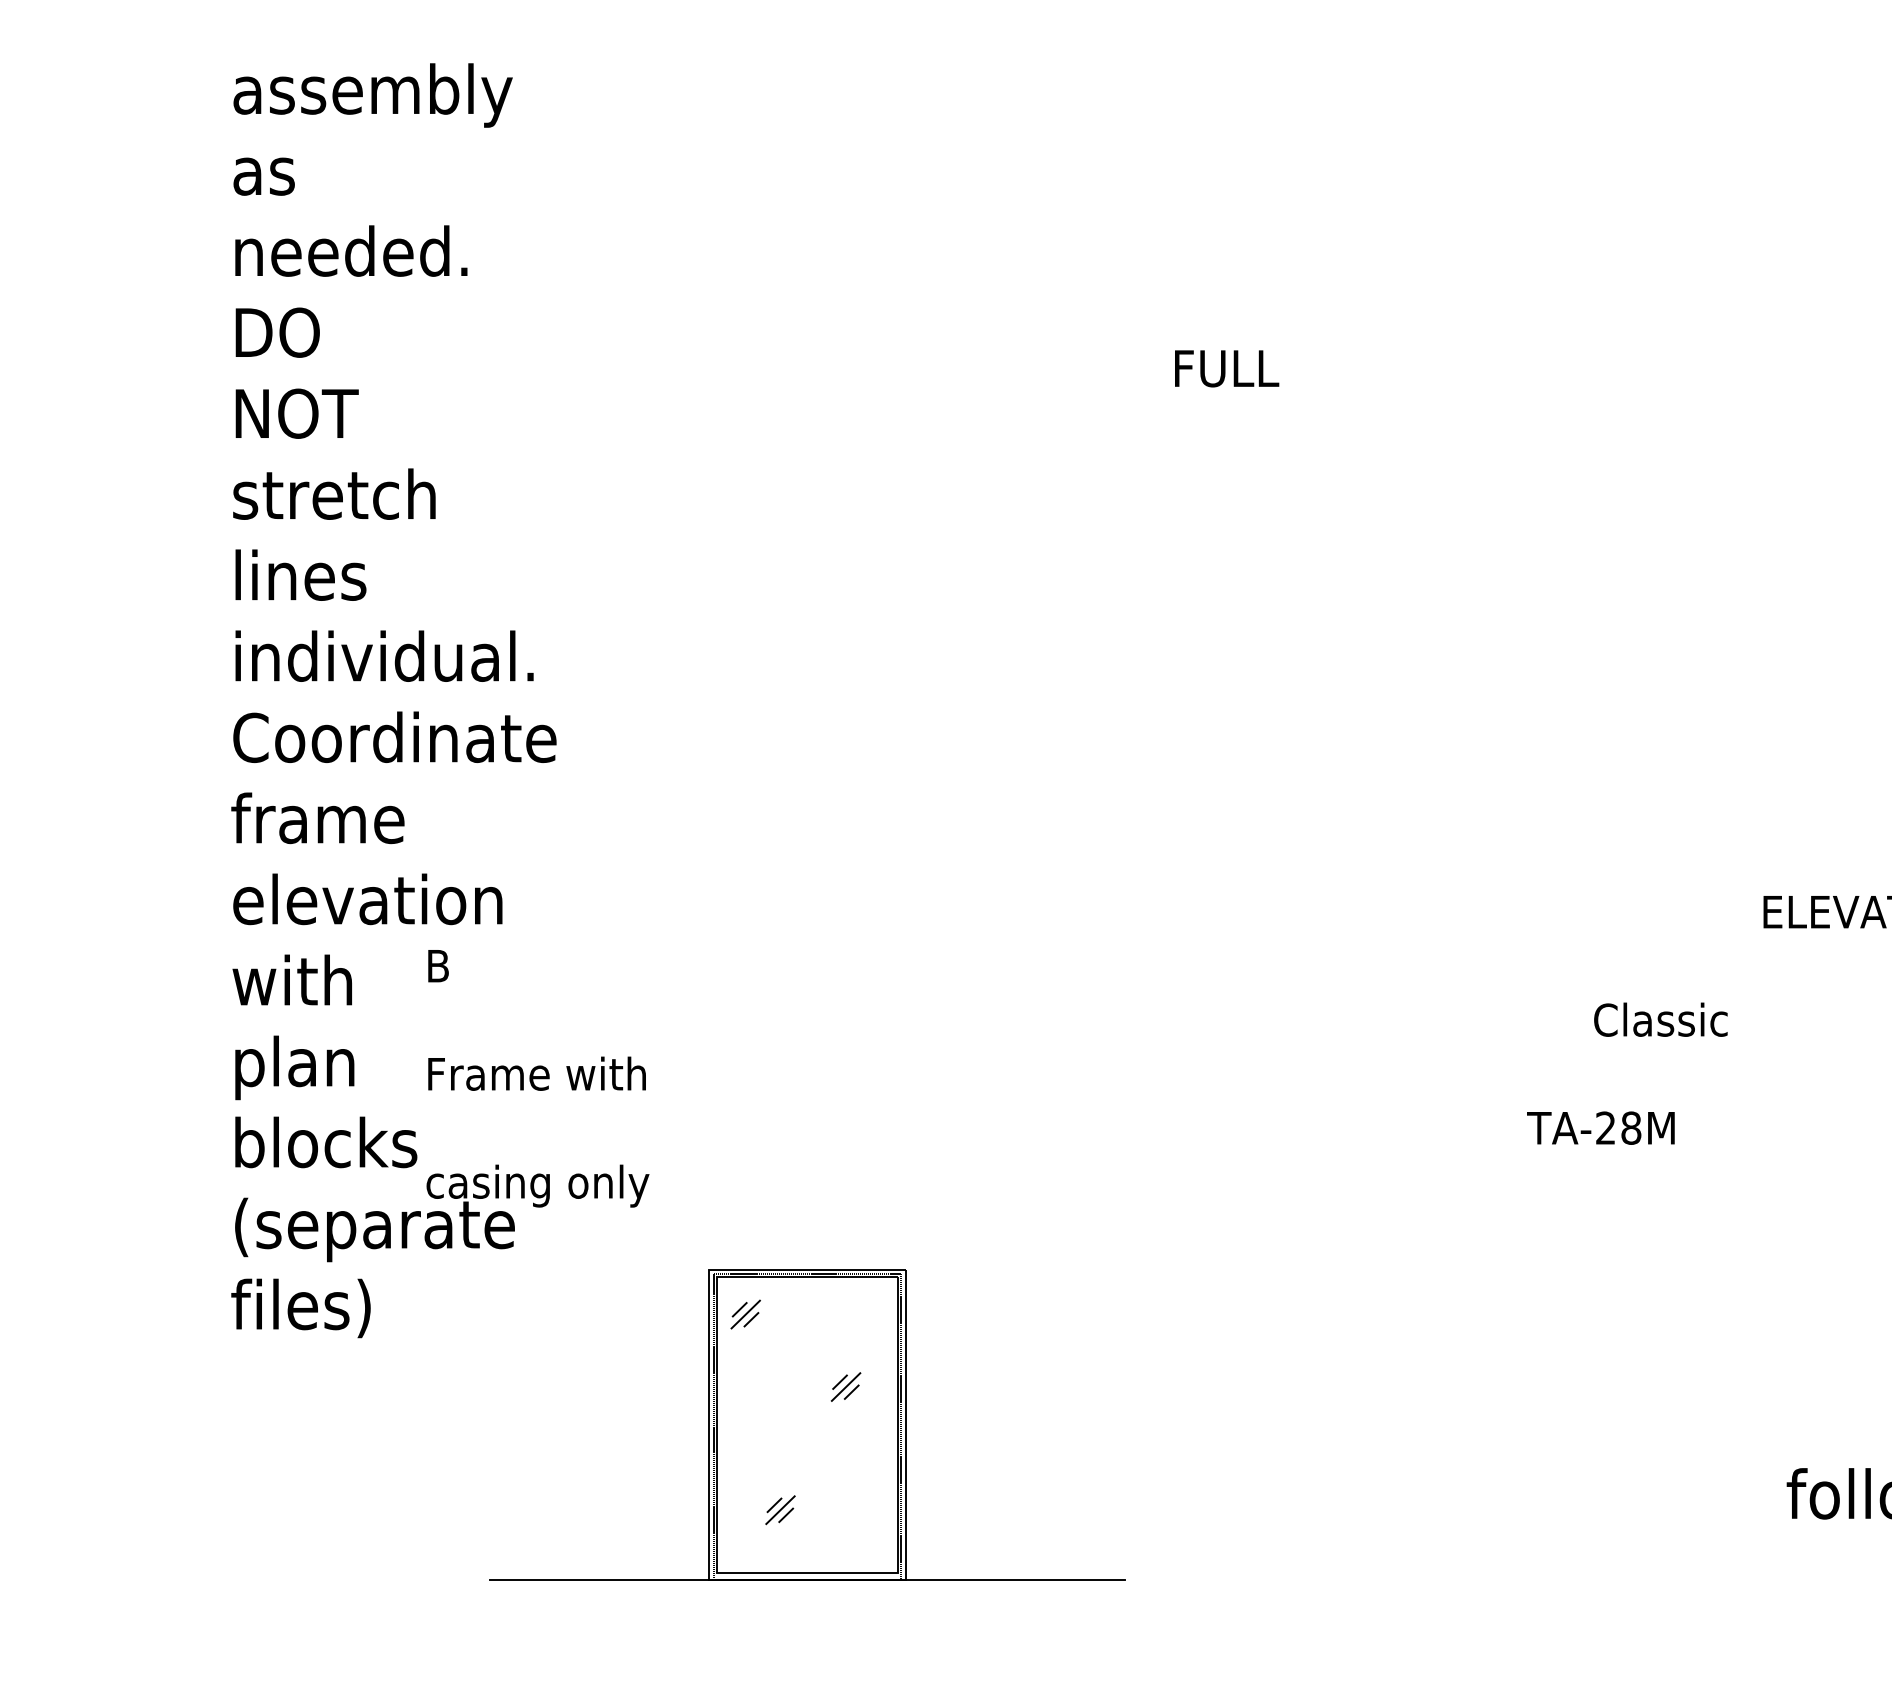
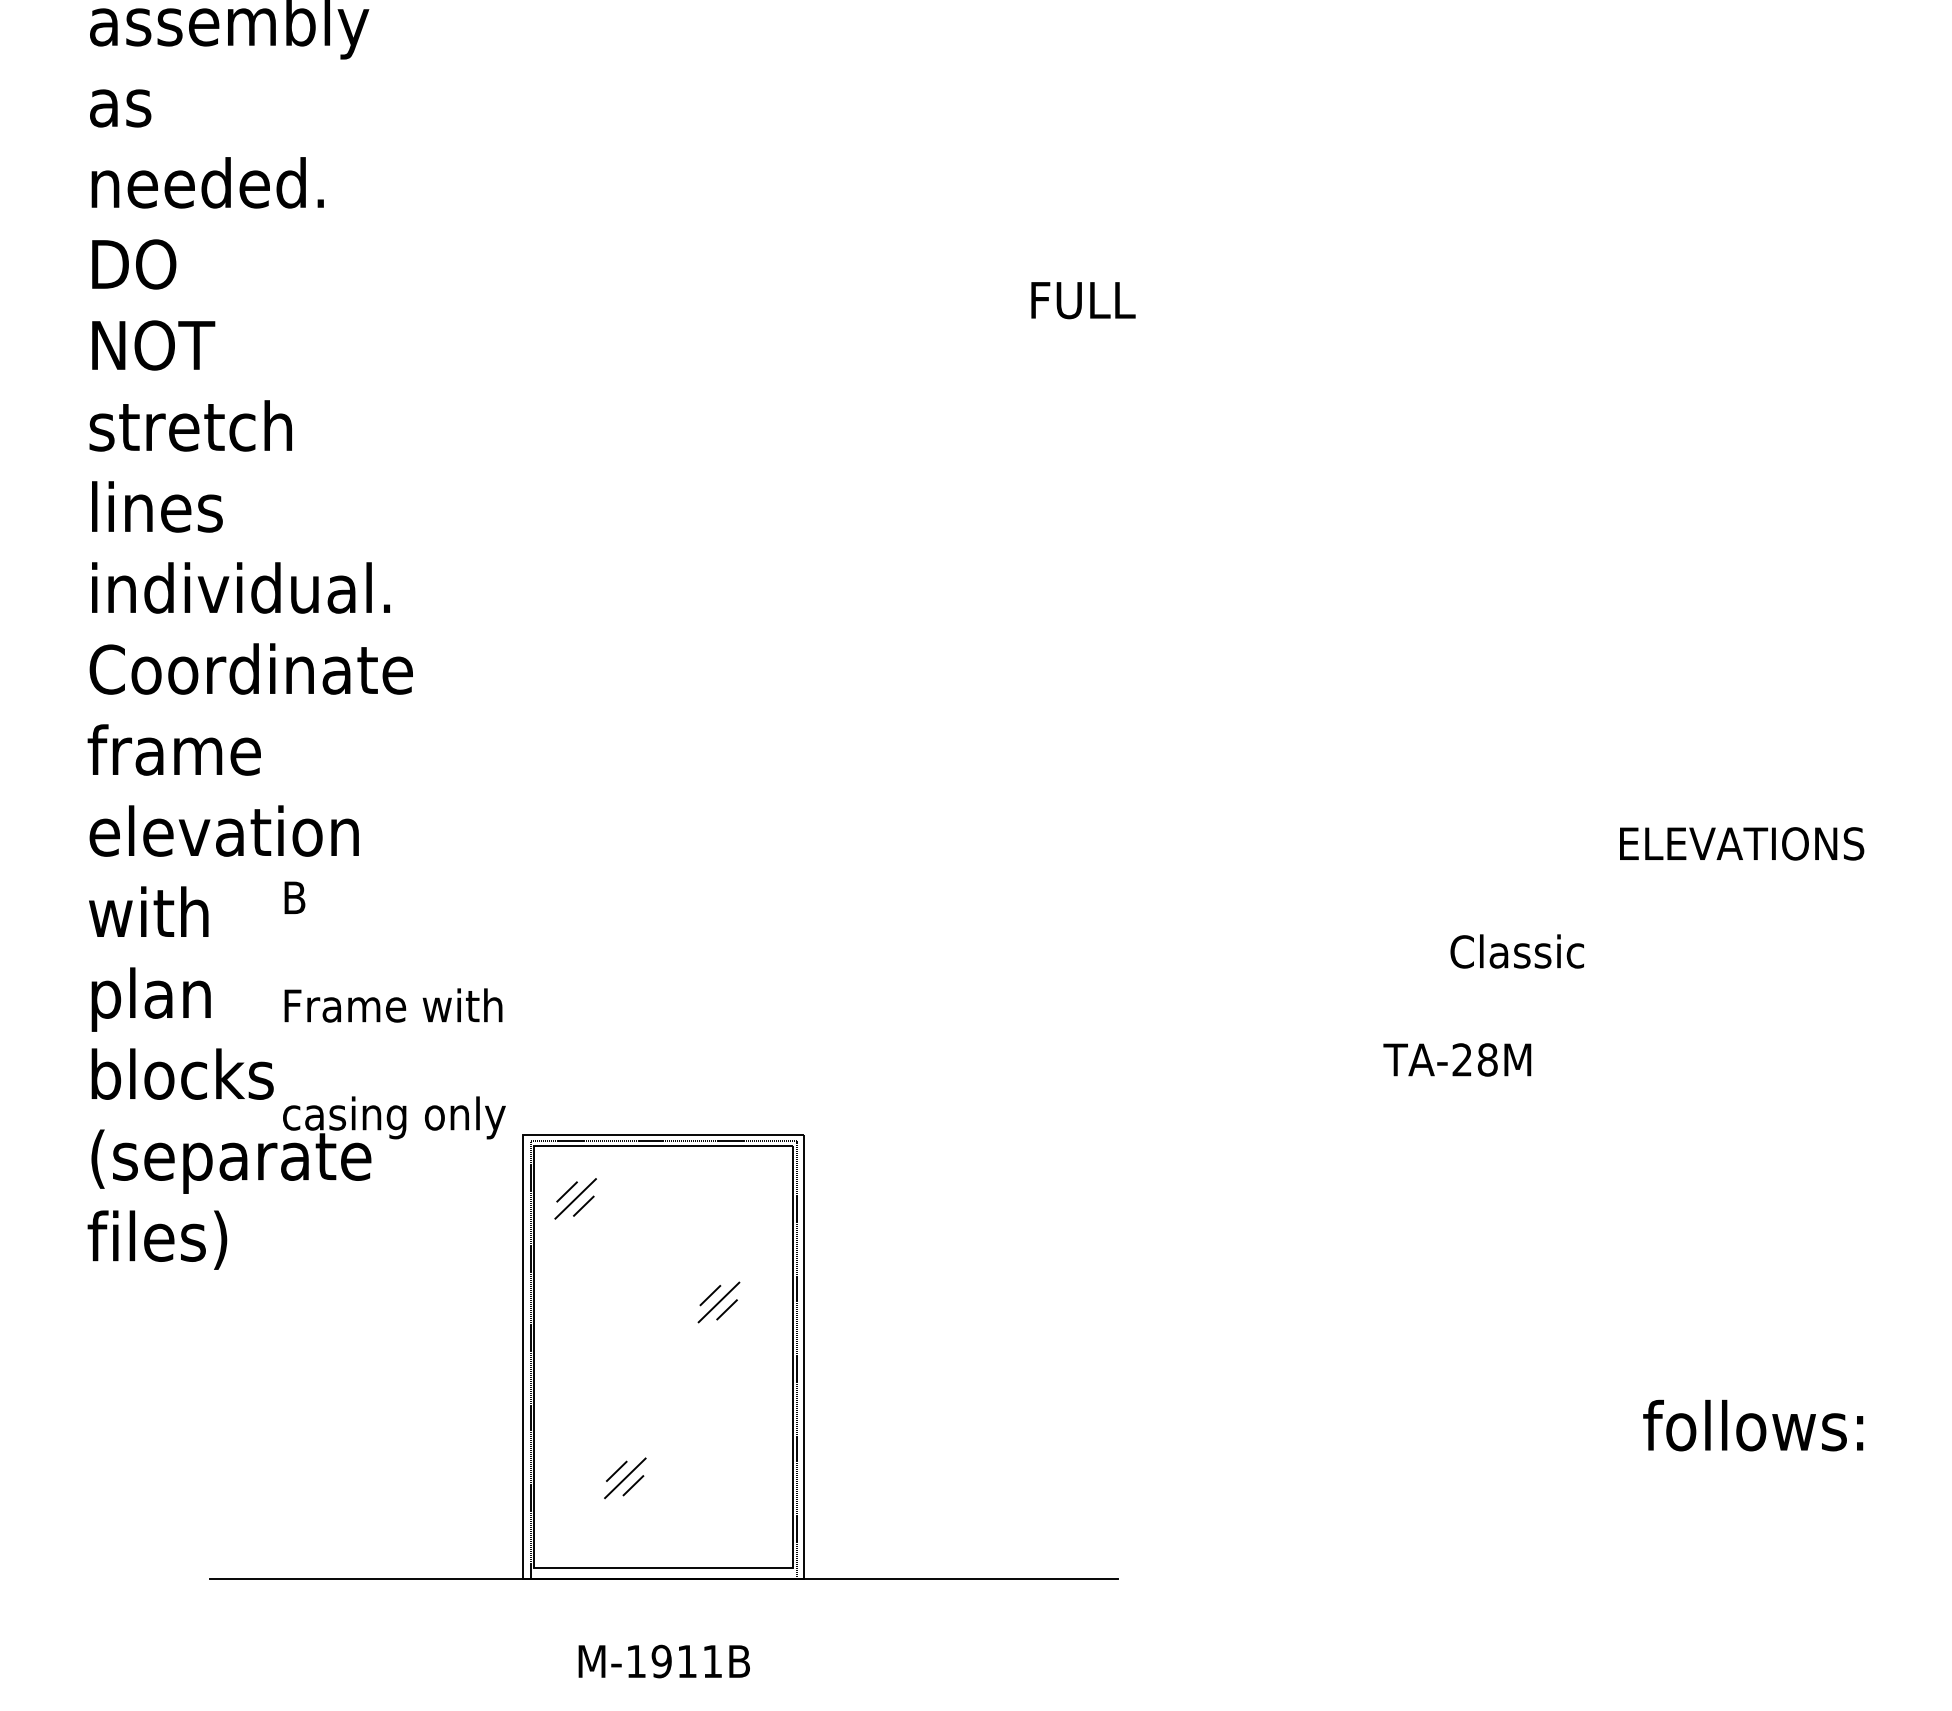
part: (807, 1424) -> (663, 1356), size x1.43

